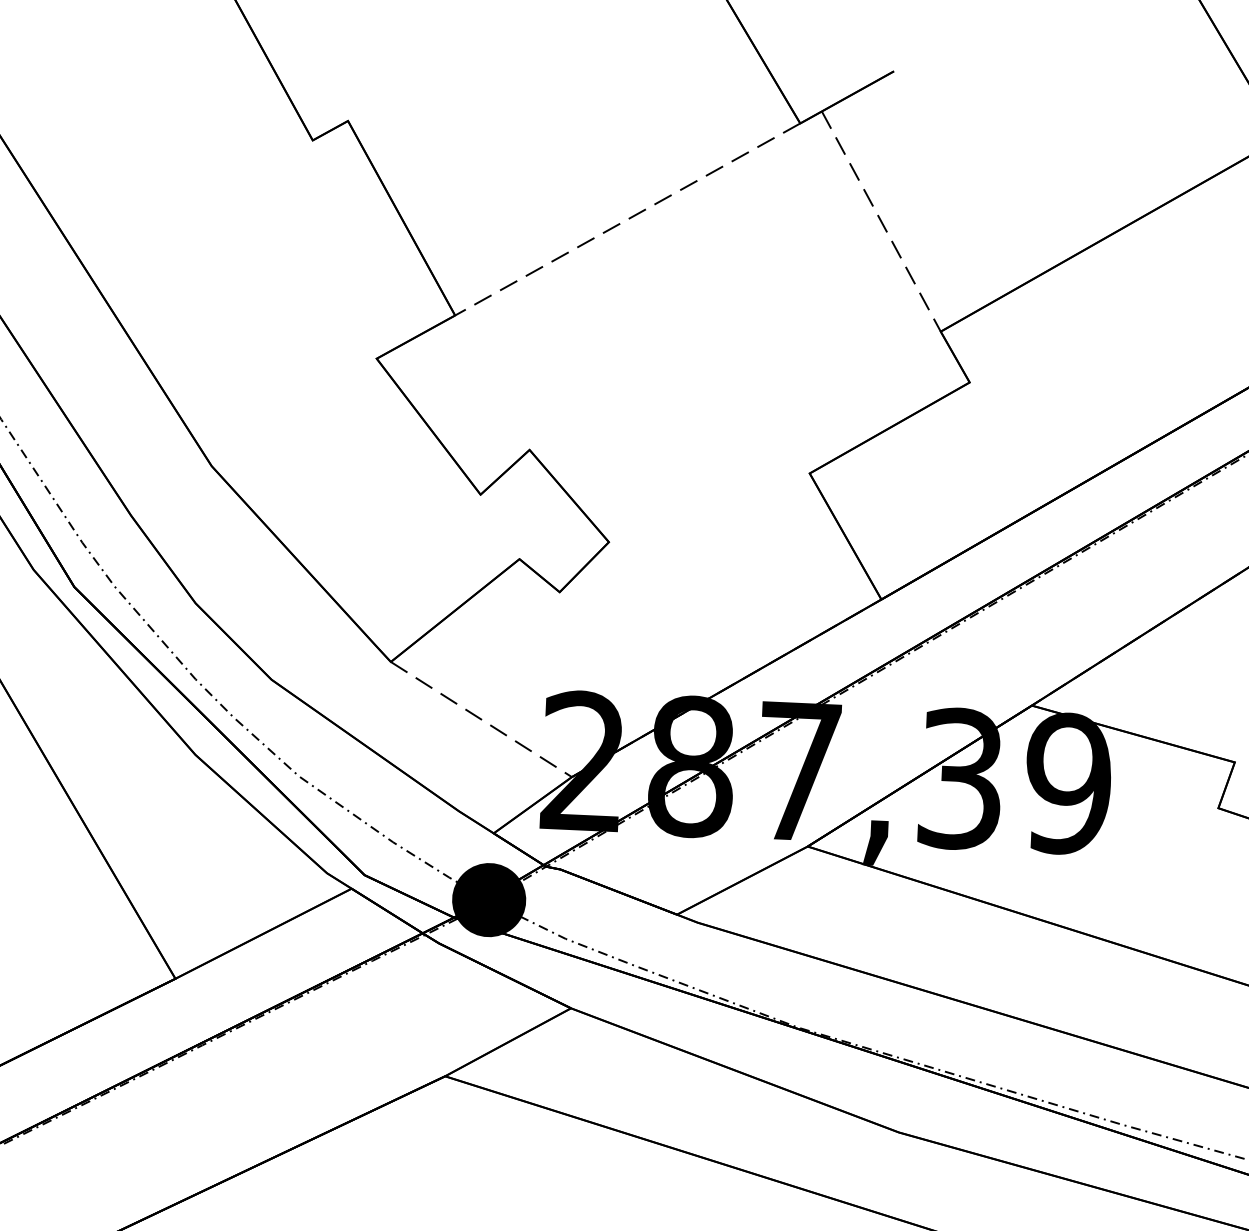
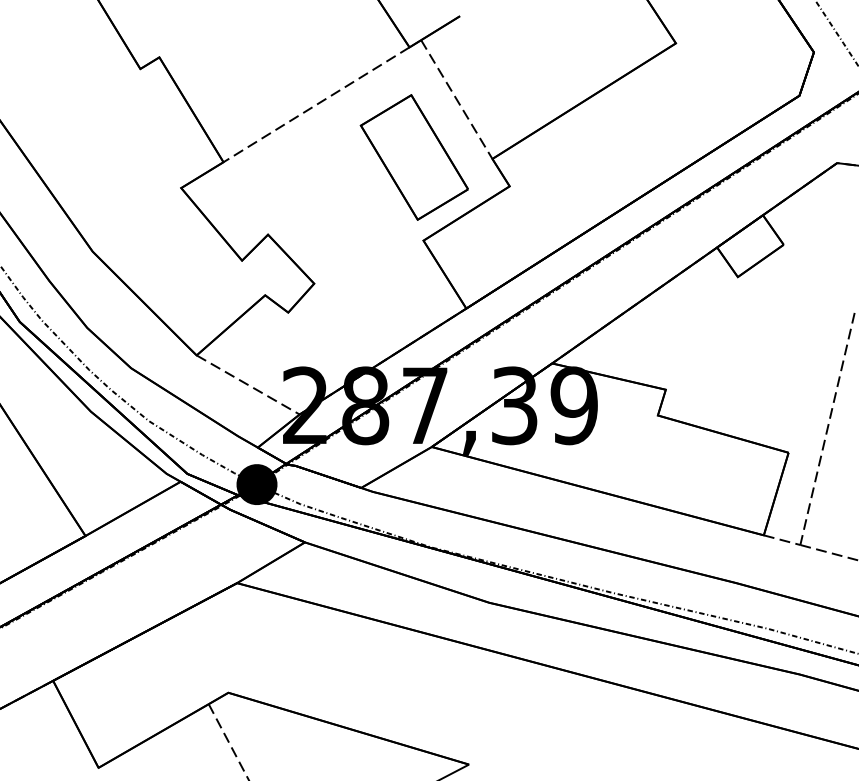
part: (798, 322) -> (413, 157), added

